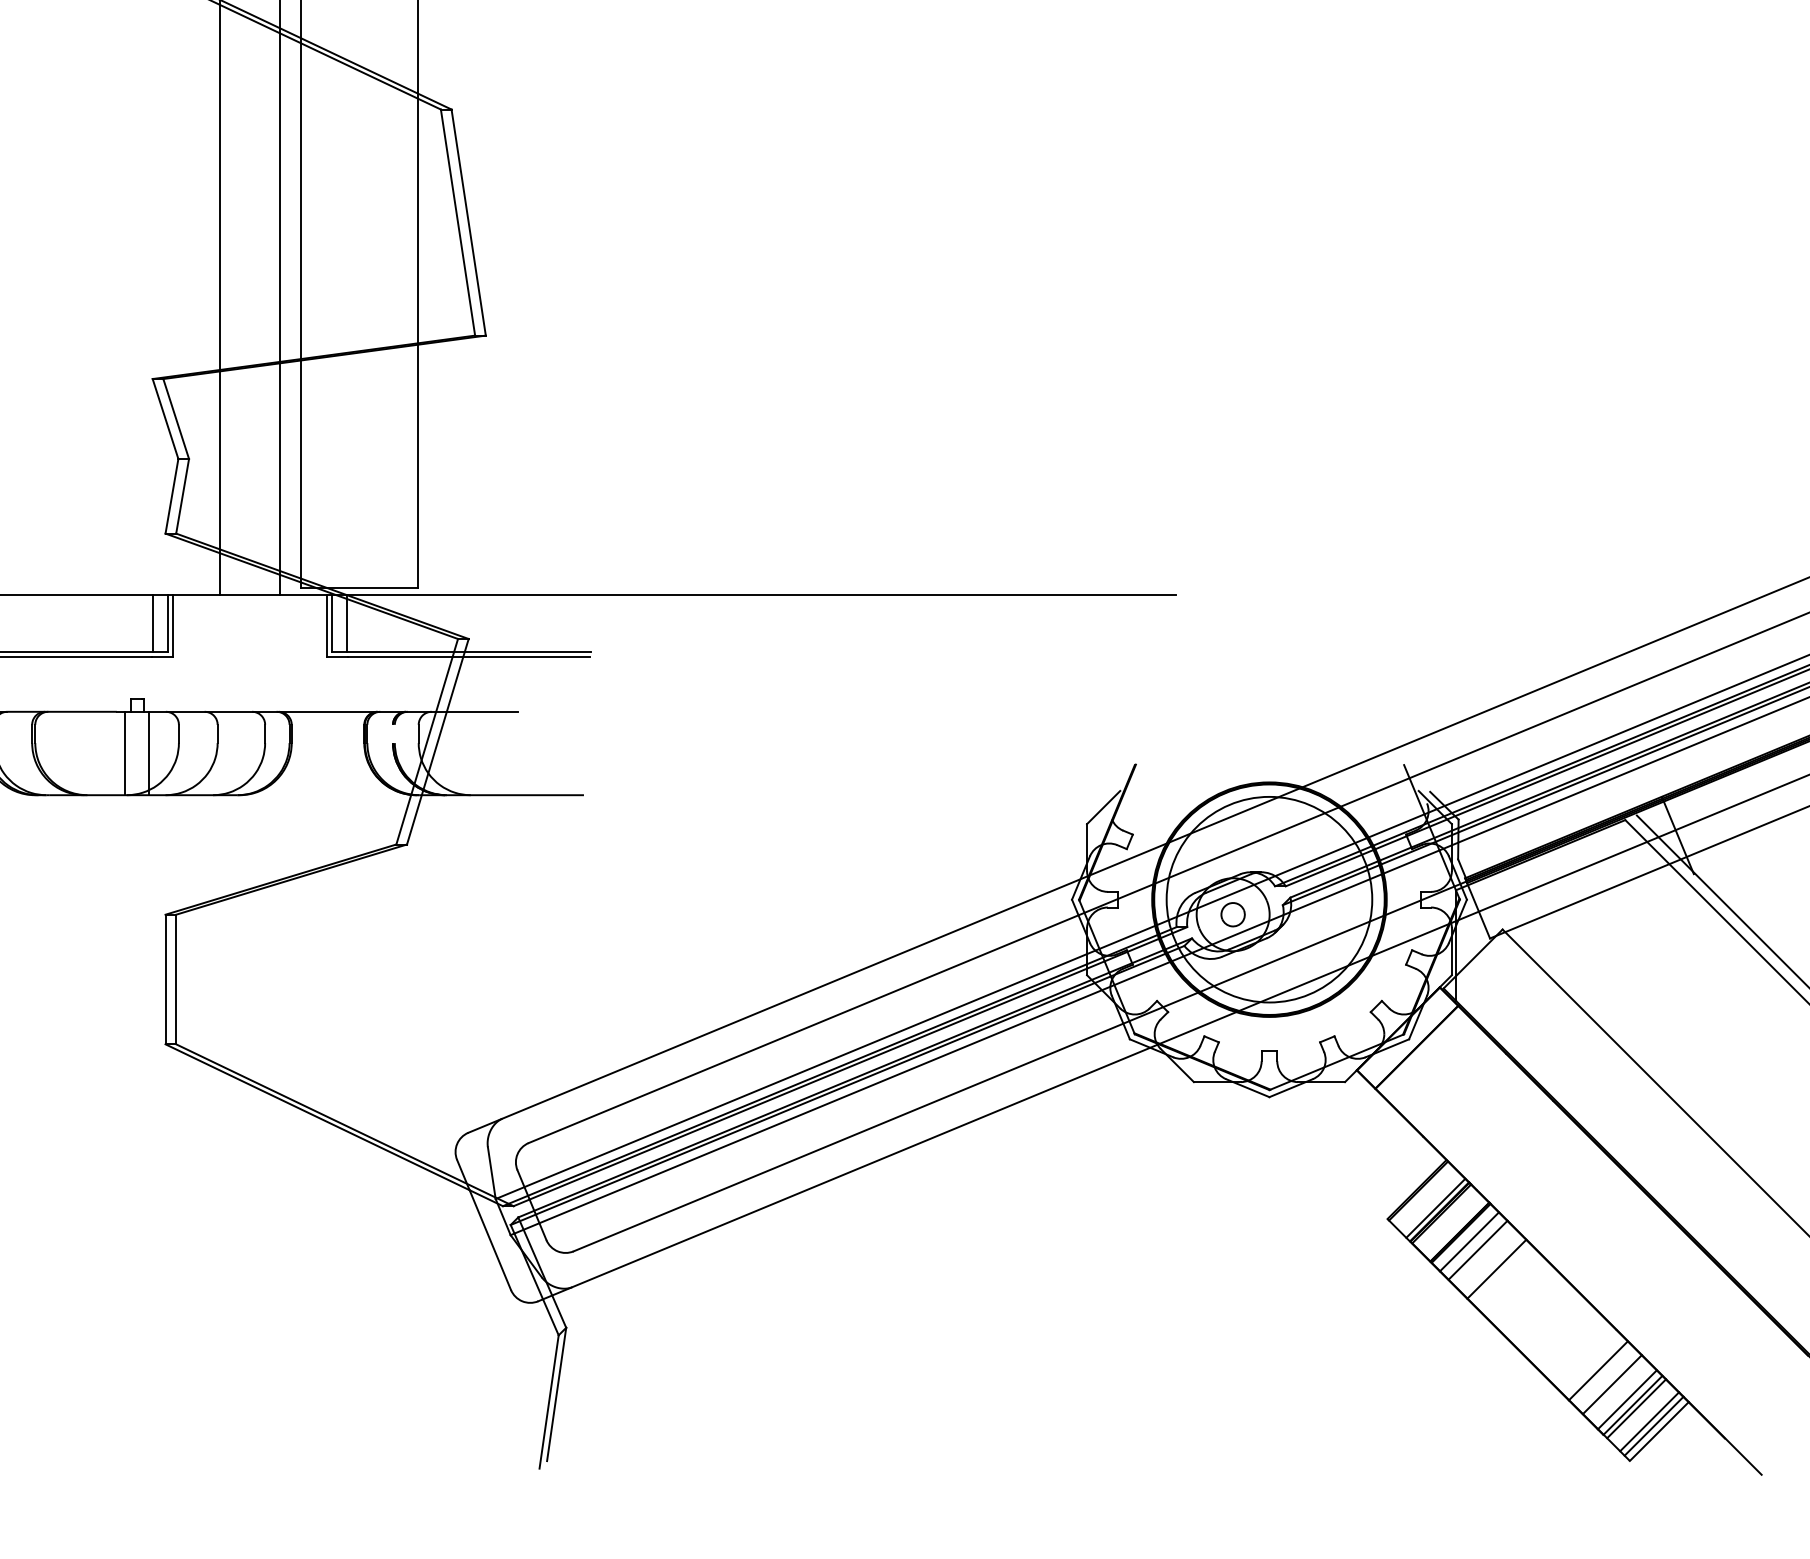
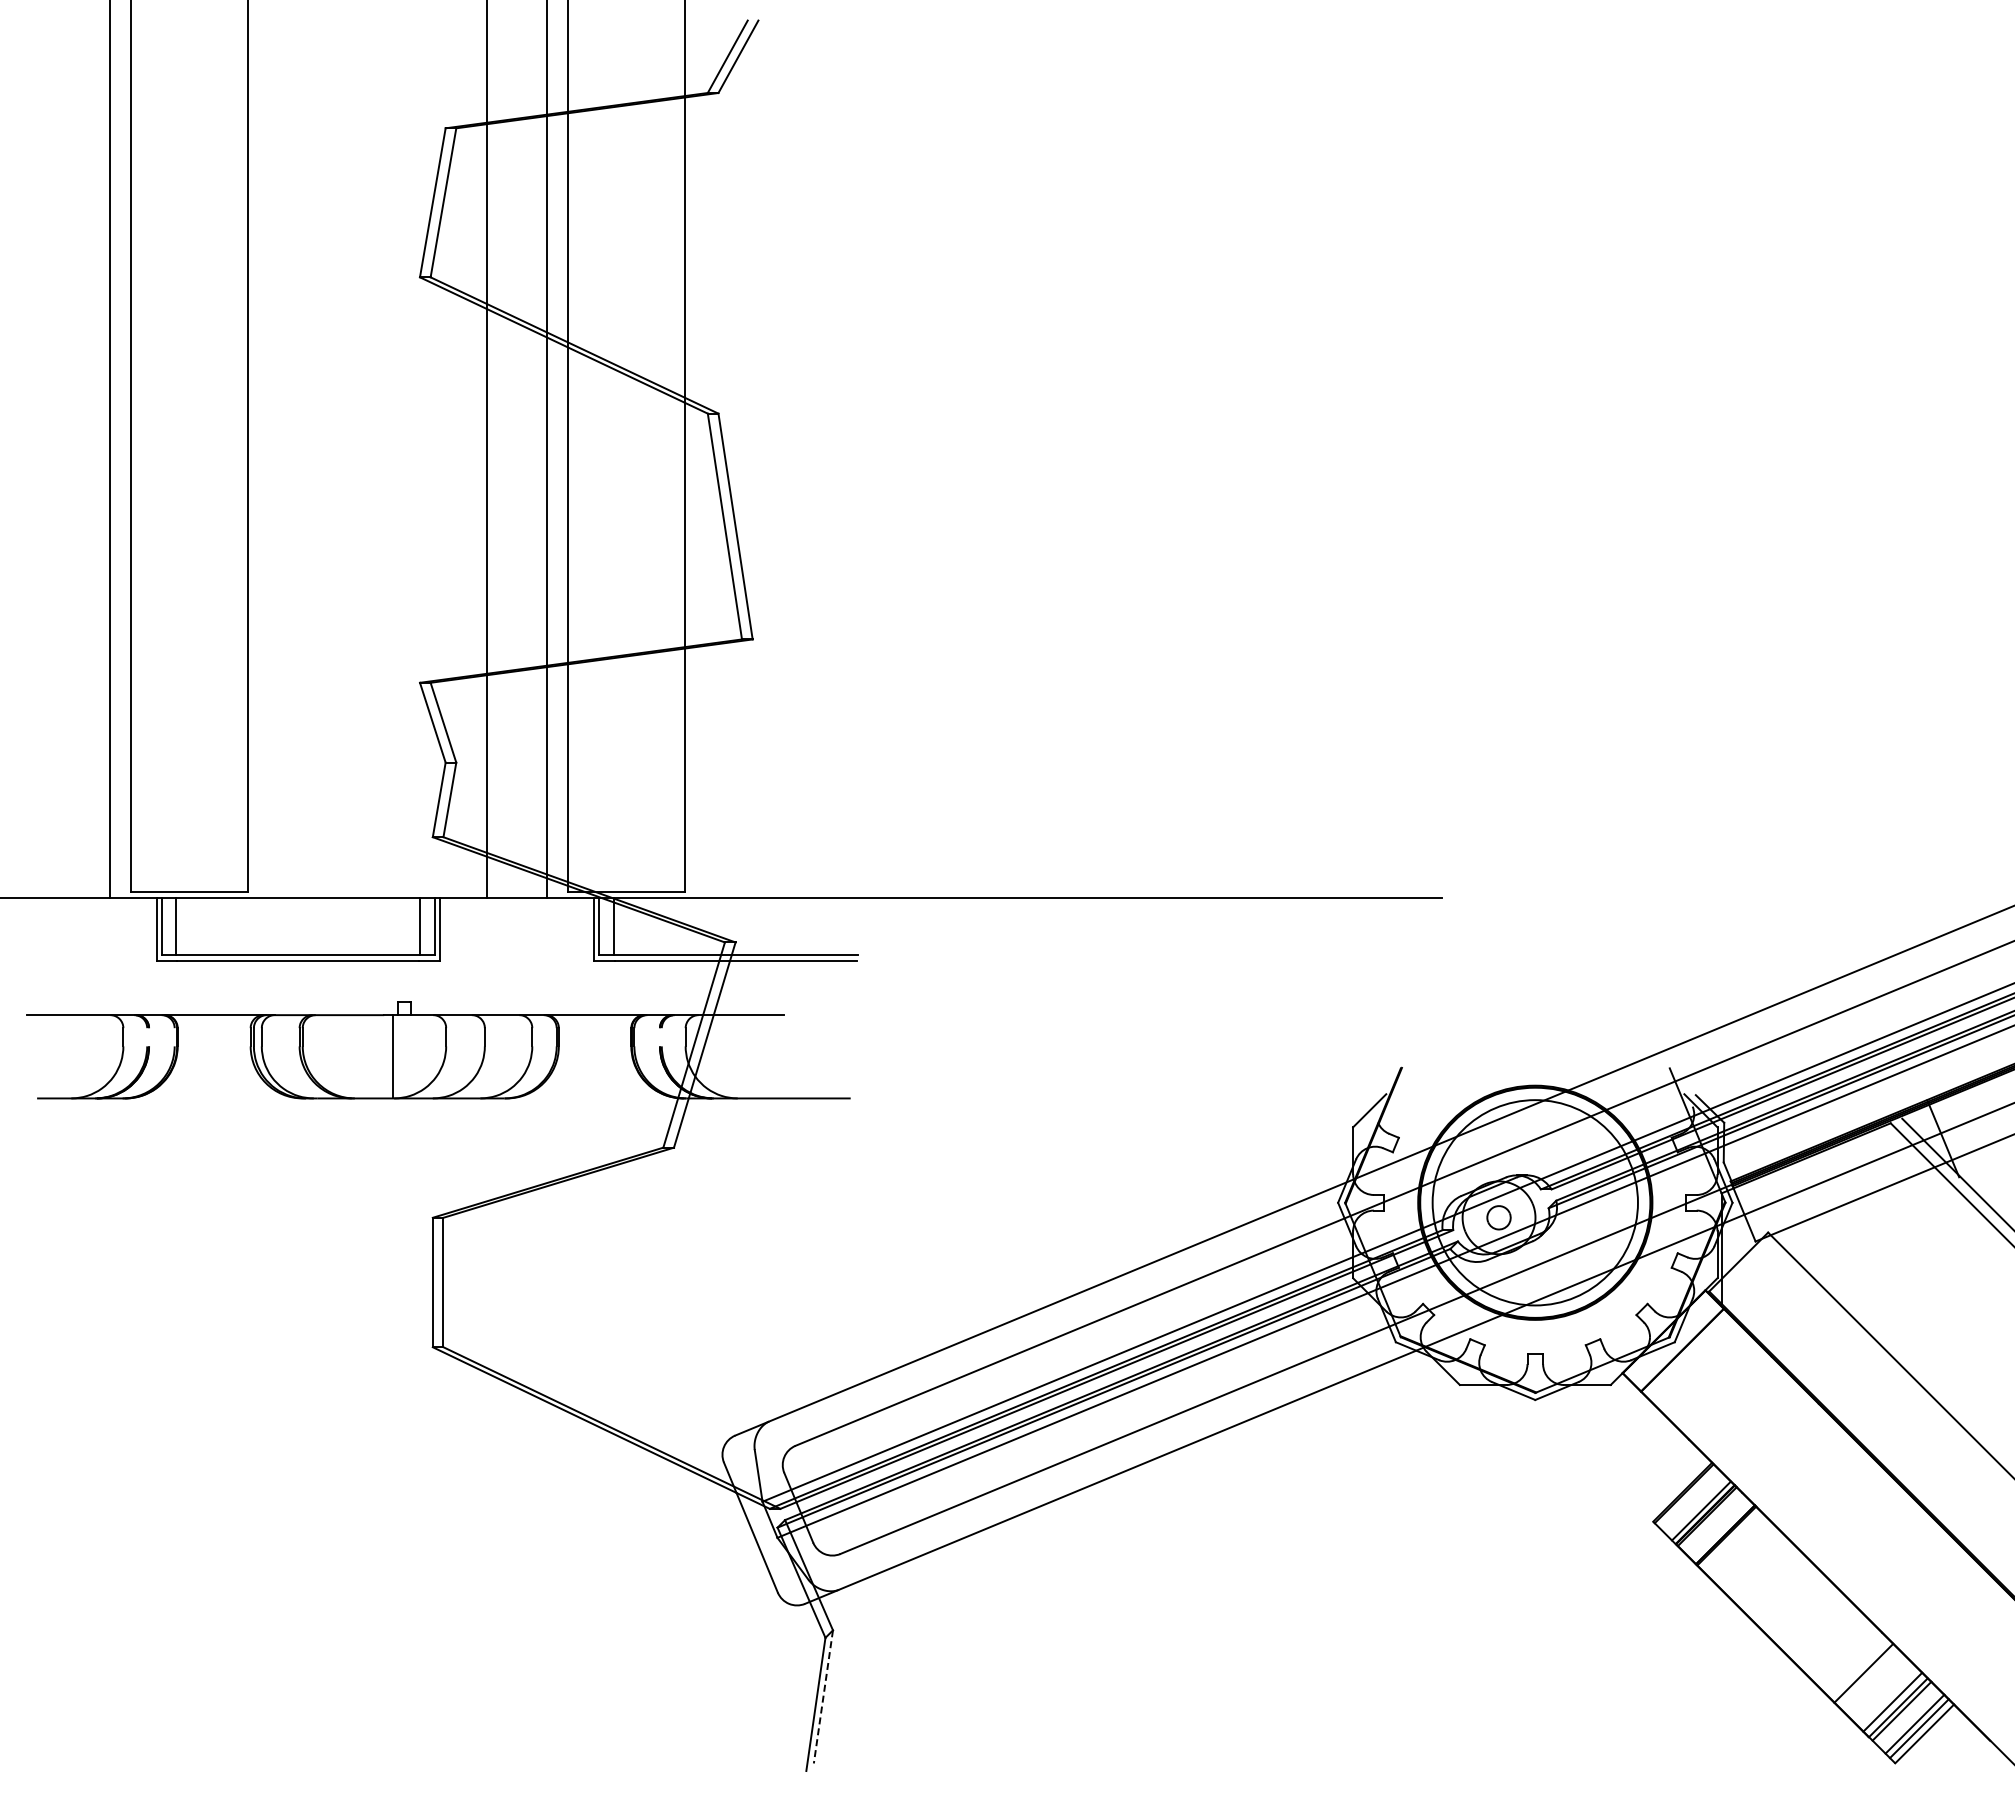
line: (149, 753) -> (416, 1056), removed
line: (1468, 1241) -> (1734, 1544), removed
line: (1477, 1249) -> (1743, 1552), removed
line: (1495, 1268) -> (1761, 1571), removed
line: (1612, 1384) -> (1877, 1686), removed
line: (556, 1395) -> (823, 1697), solid -> dashed

